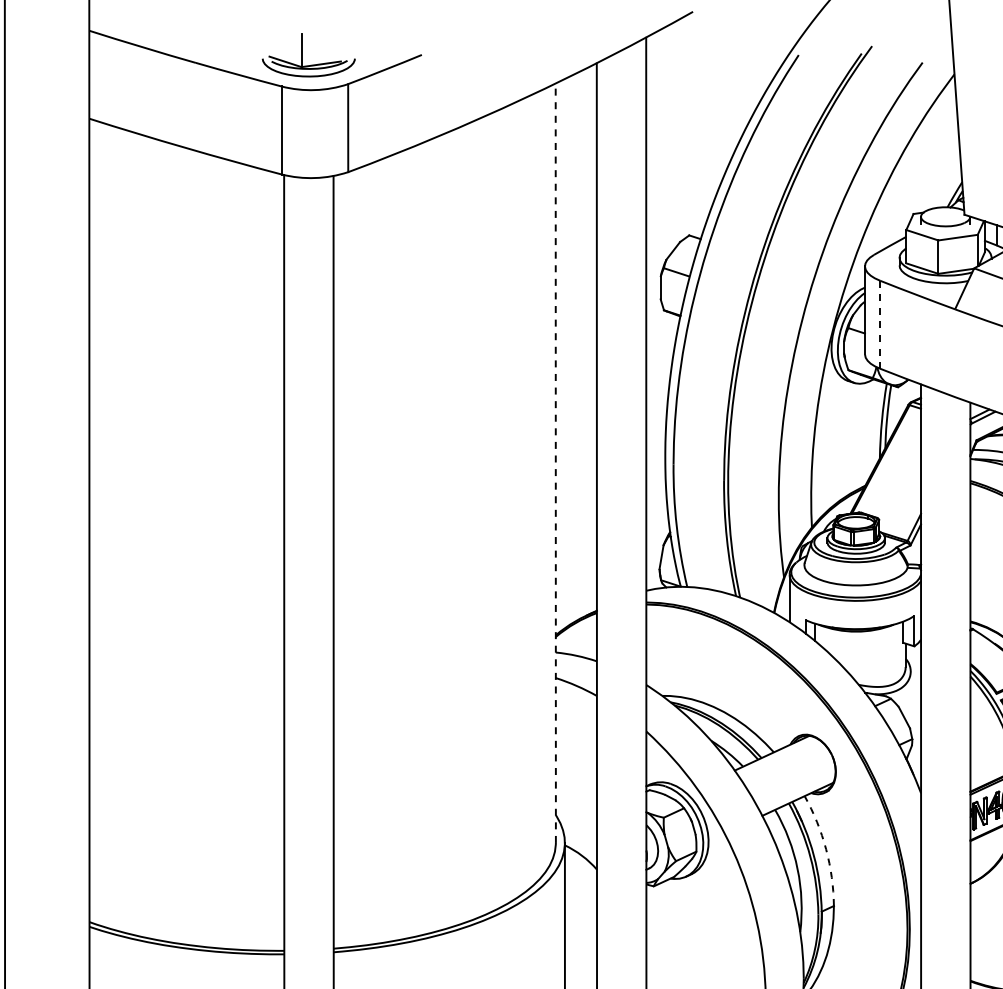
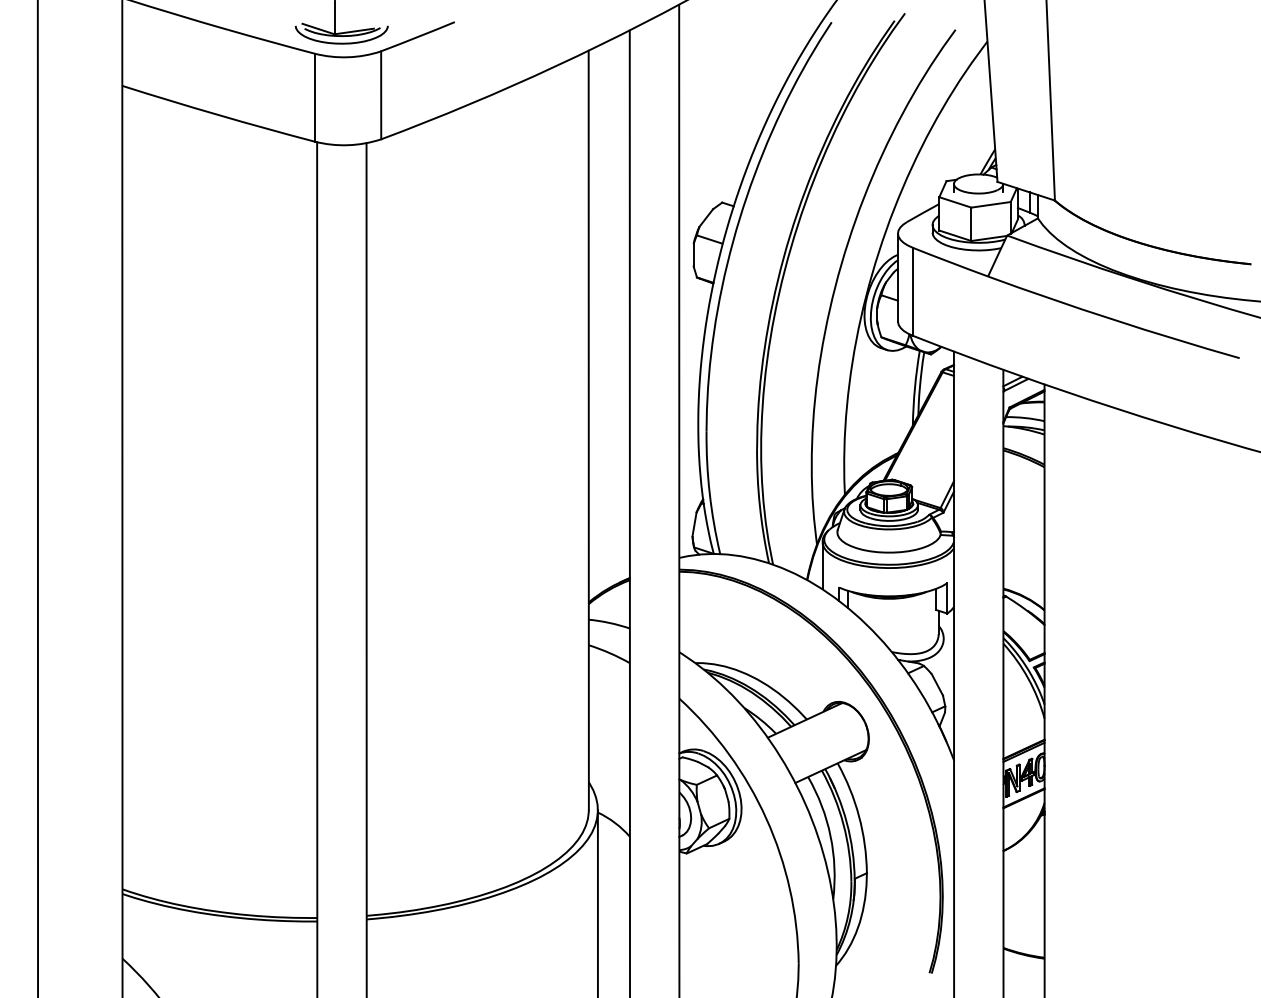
line: (880, 325) -> (913, 292), dashed -> solid
line: (555, 463) -> (588, 430), dashed -> solid
arc: (826, 849) -> (859, 816), dashed -> solid

